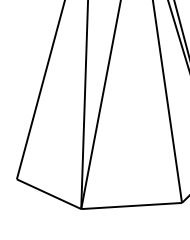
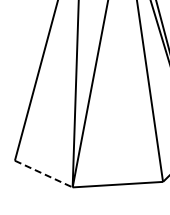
line: (48, 194) -> (43, 174), solid -> dashed

